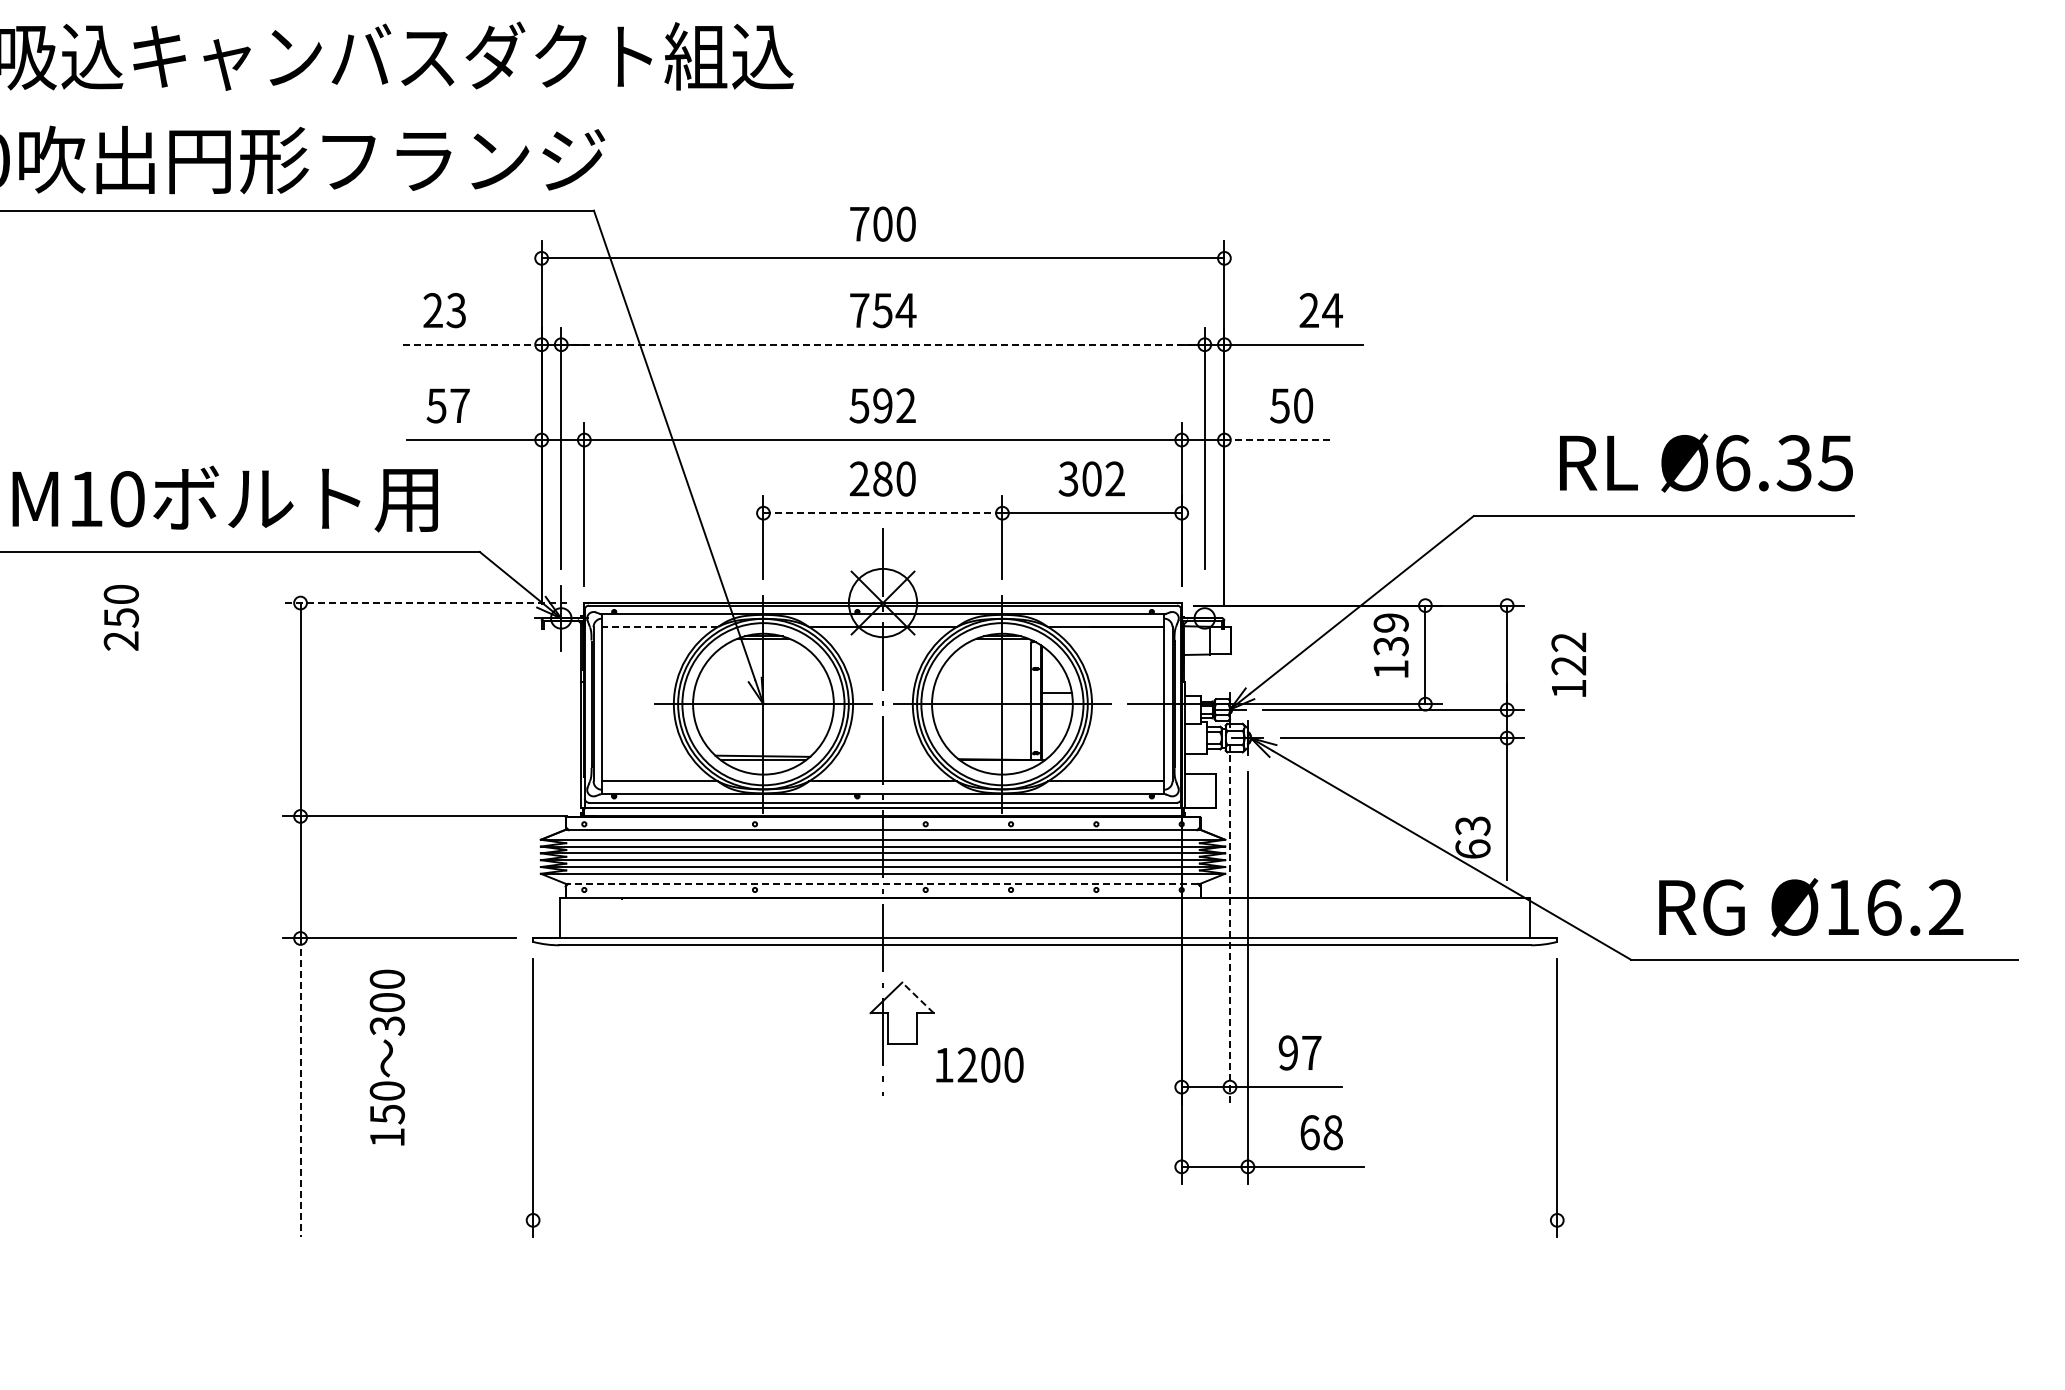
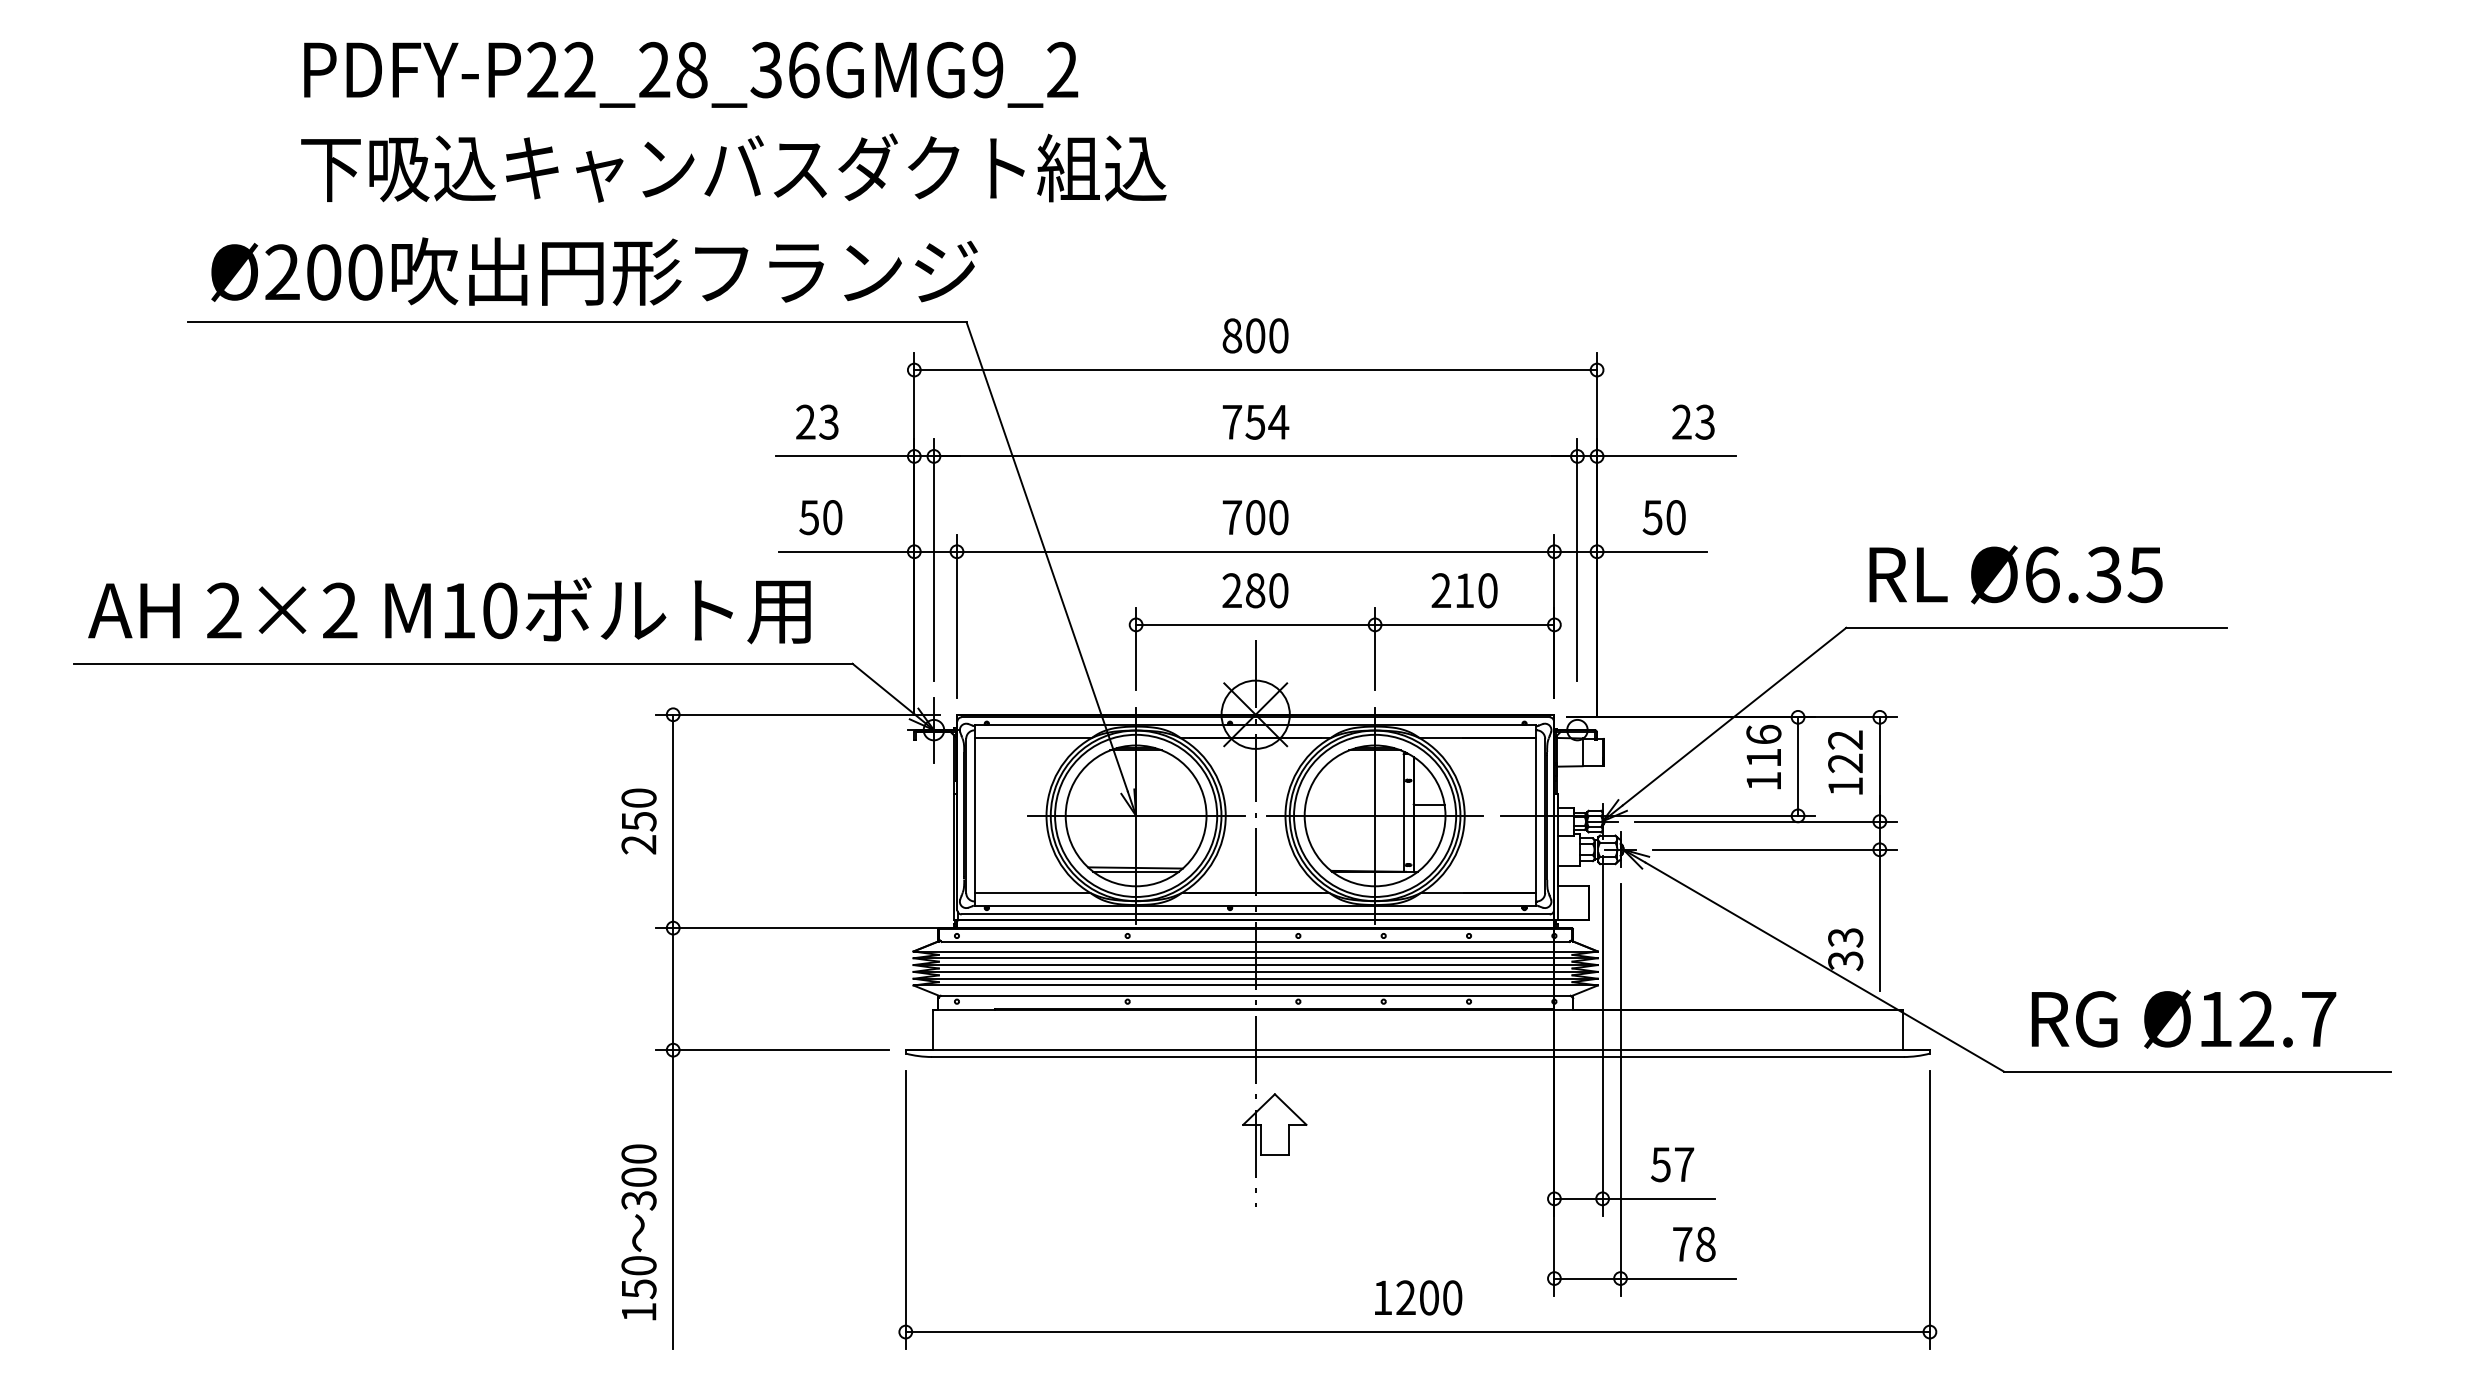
text: (859, 223) -> (1232, 335), 700 -> 800
text: (1331, 309) -> (1704, 421), 24 -> 23
line: (471, 344) -> (844, 456), dashed -> solid
line: (882, 344) -> (1255, 456), dashed -> solid
text: (459, 405) -> (832, 517), 57 -> 50
text: (882, 405) -> (1255, 517), 592 -> 700
line: (1278, 439) -> (1651, 551), dashed -> solid
text: (1705, 462) -> (2015, 574), moved
text: (1091, 478) -> (1464, 590), 302 -> 210
line: (882, 512) -> (1255, 624), dashed -> solid
line: (425, 602) -> (798, 714), dashed -> solid
text: (120, 617) -> (638, 821), moved
line: (659, 626) -> (1032, 738), dashed -> solid
text: (1390, 634) -> (1763, 746), 139 -> 116
text: (1568, 664) -> (1845, 762), moved
text: (1472, 849) -> (1845, 961), 63 -> 33
line: (882, 883) -> (1255, 995), dashed -> solid
text: (1914, 907) -> (2287, 1019), Ø16.2 -> Ø12.7
line: (1229, 923) -> (1602, 1035), dashed -> solid
line: (917, 997) -> (1290, 1109), dashed -> solid
text: (1287, 1052) -> (1660, 1164), 97 -> 57
text: (386, 1057) -> (638, 1232), moved
text: (979, 1064) -> (1418, 1297), moved
line: (300, 1088) -> (673, 1200), dashed -> solid
text: (1309, 1131) -> (1682, 1243), 68 -> 78
line: (1044, 1220) -> (1417, 1332), added

